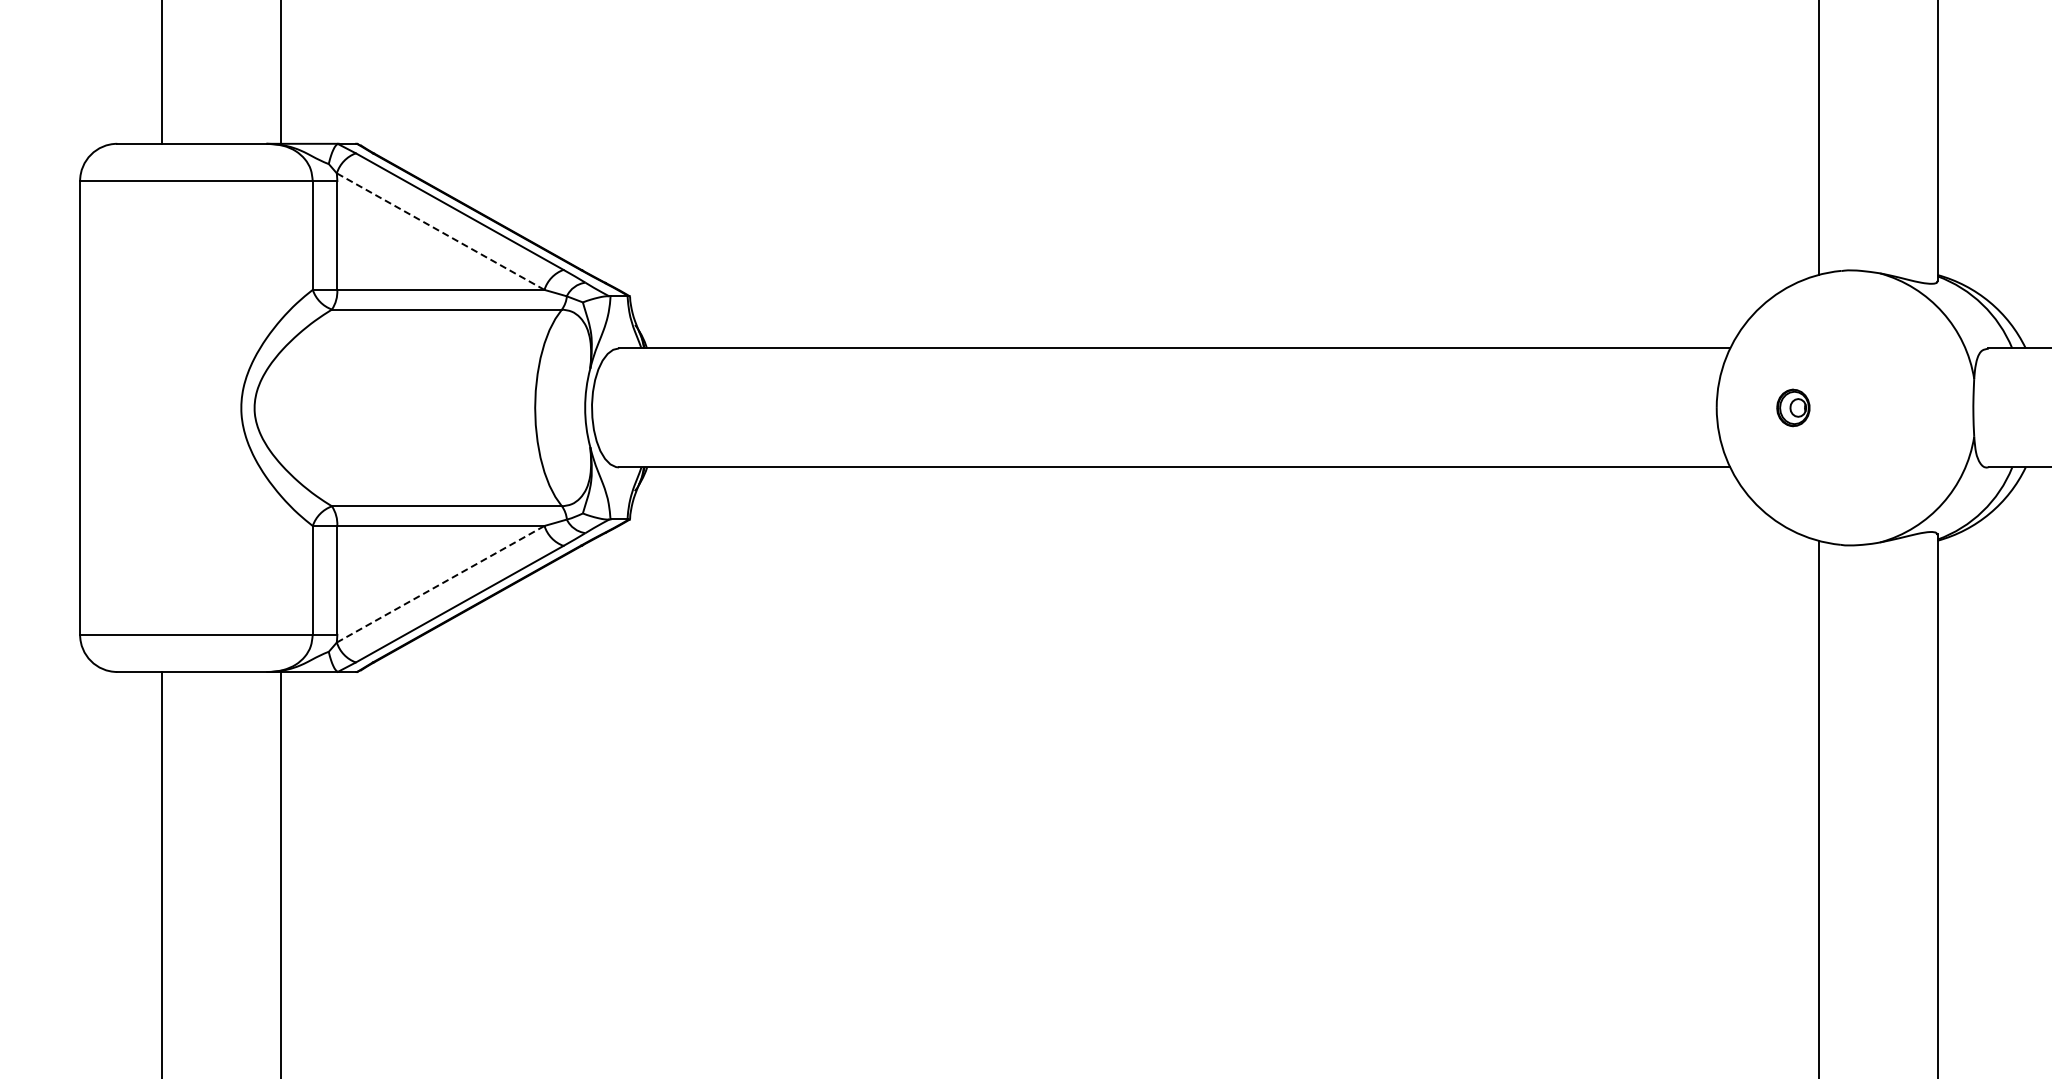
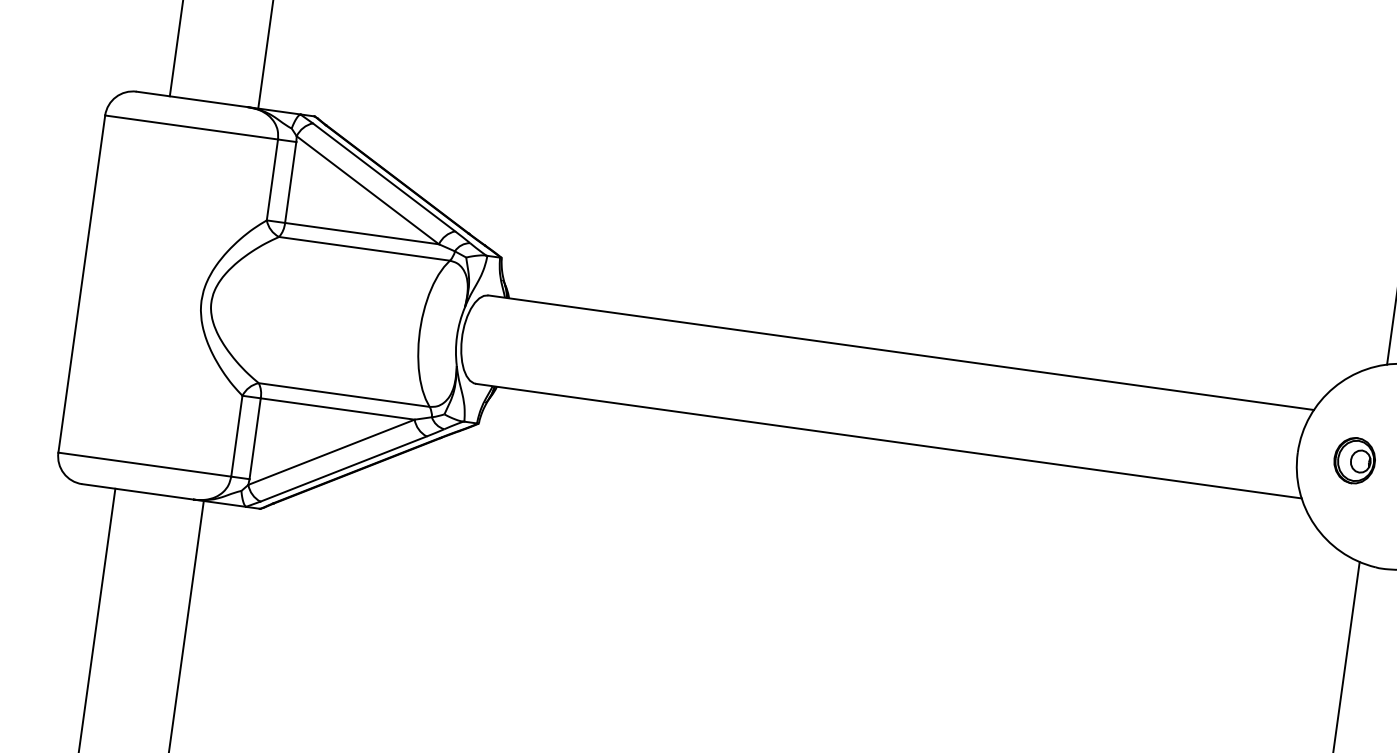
line: (440, 231) -> (367, 190), dashed -> solid
part: (1793, 407) -> (1354, 460), size x1.67
line: (441, 584) -> (332, 452), dashed -> solid

